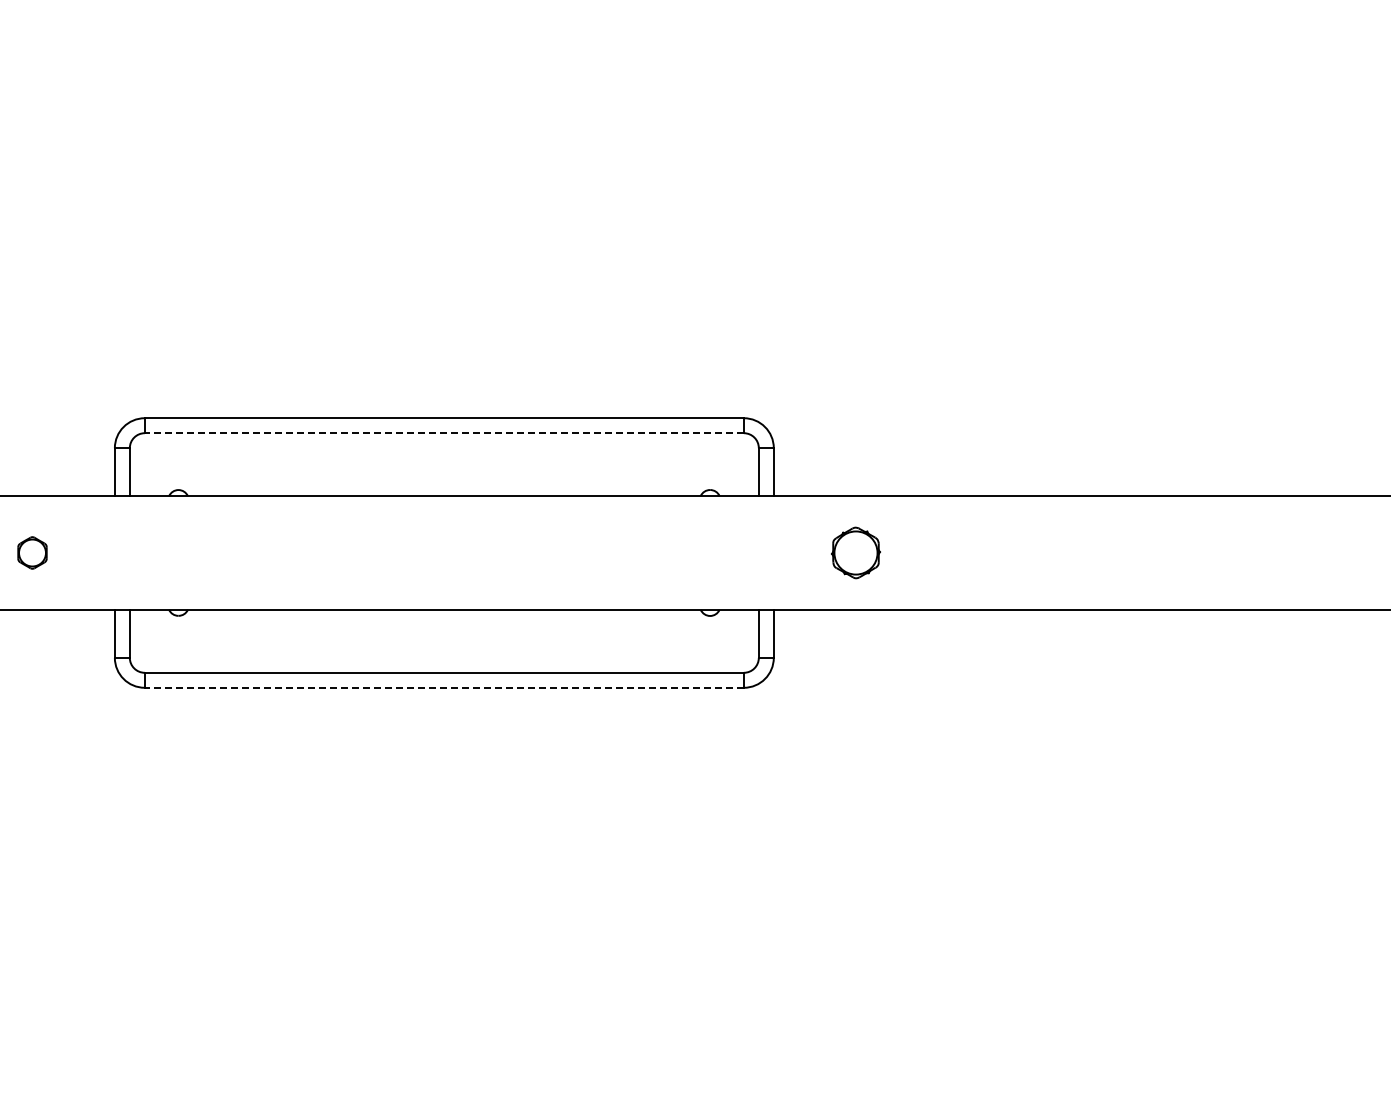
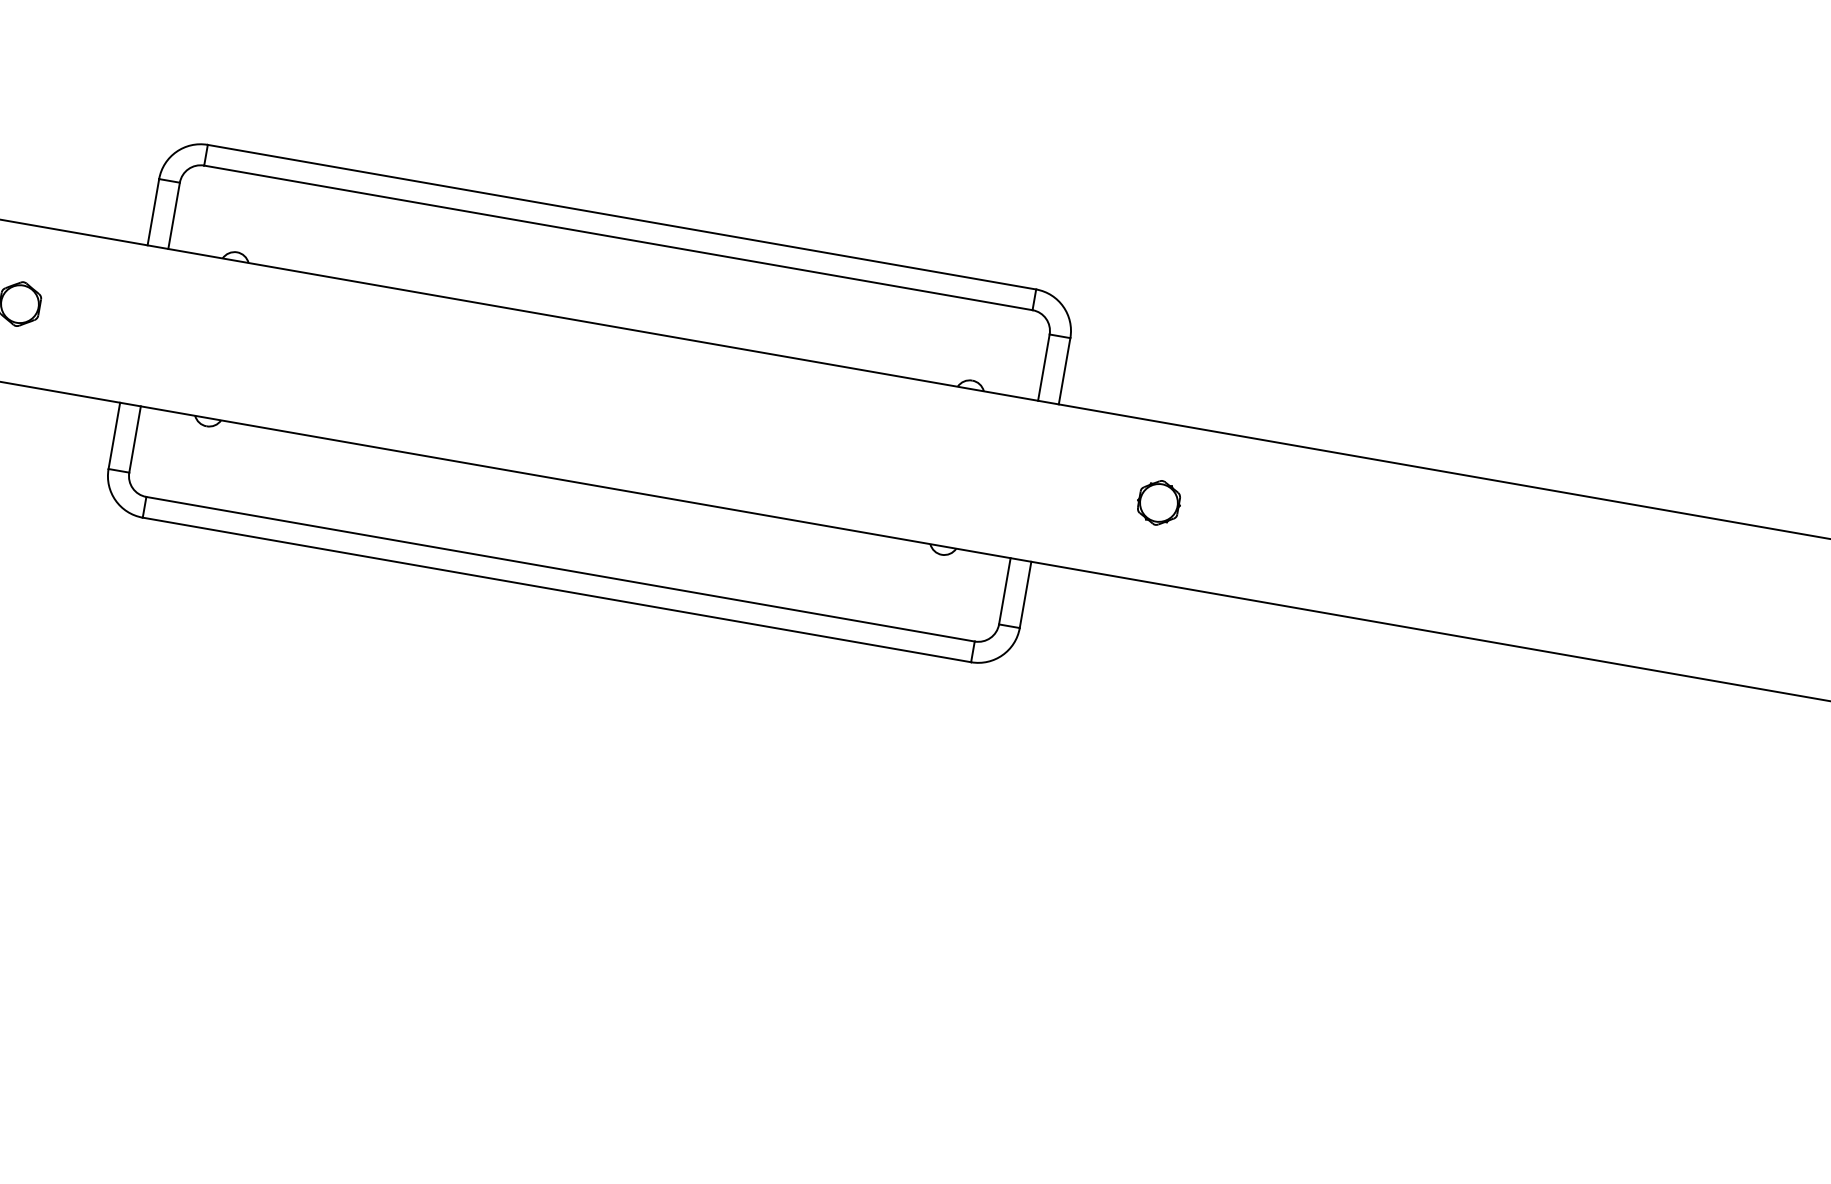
line: (444, 433) -> (618, 238), dashed -> solid
part: (856, 552) -> (1159, 502), size x0.62
line: (444, 687) -> (557, 589), dashed -> solid

